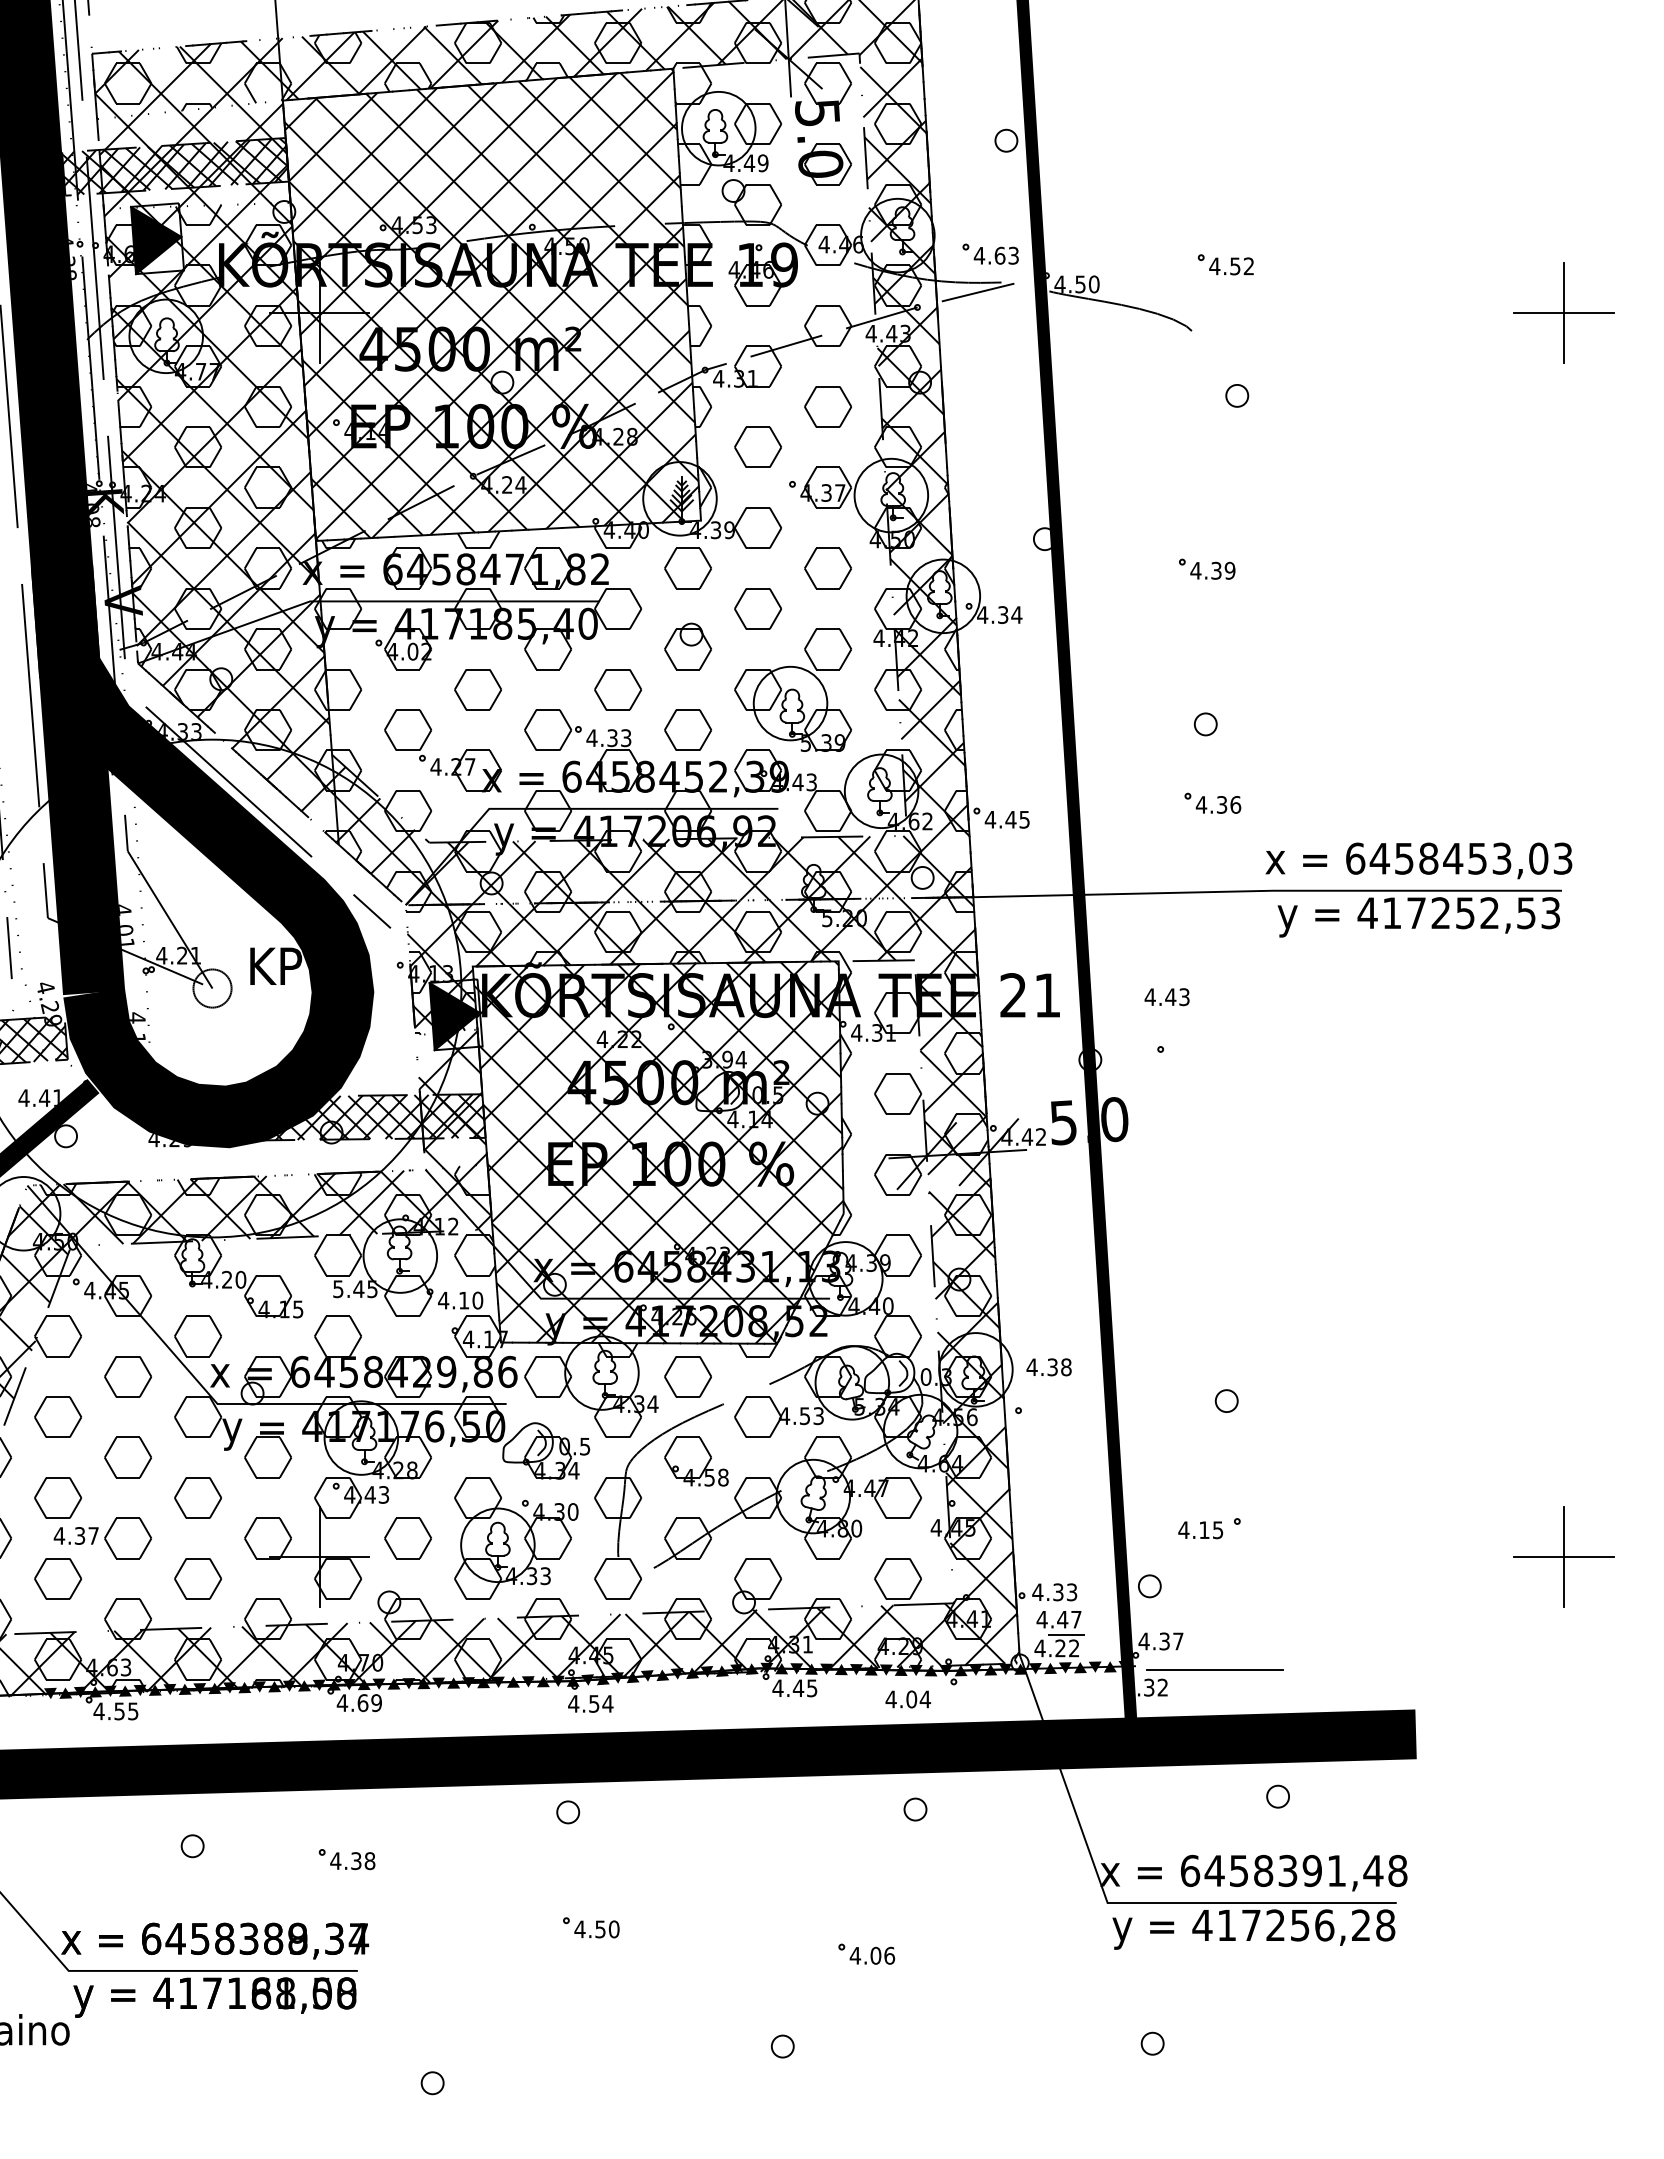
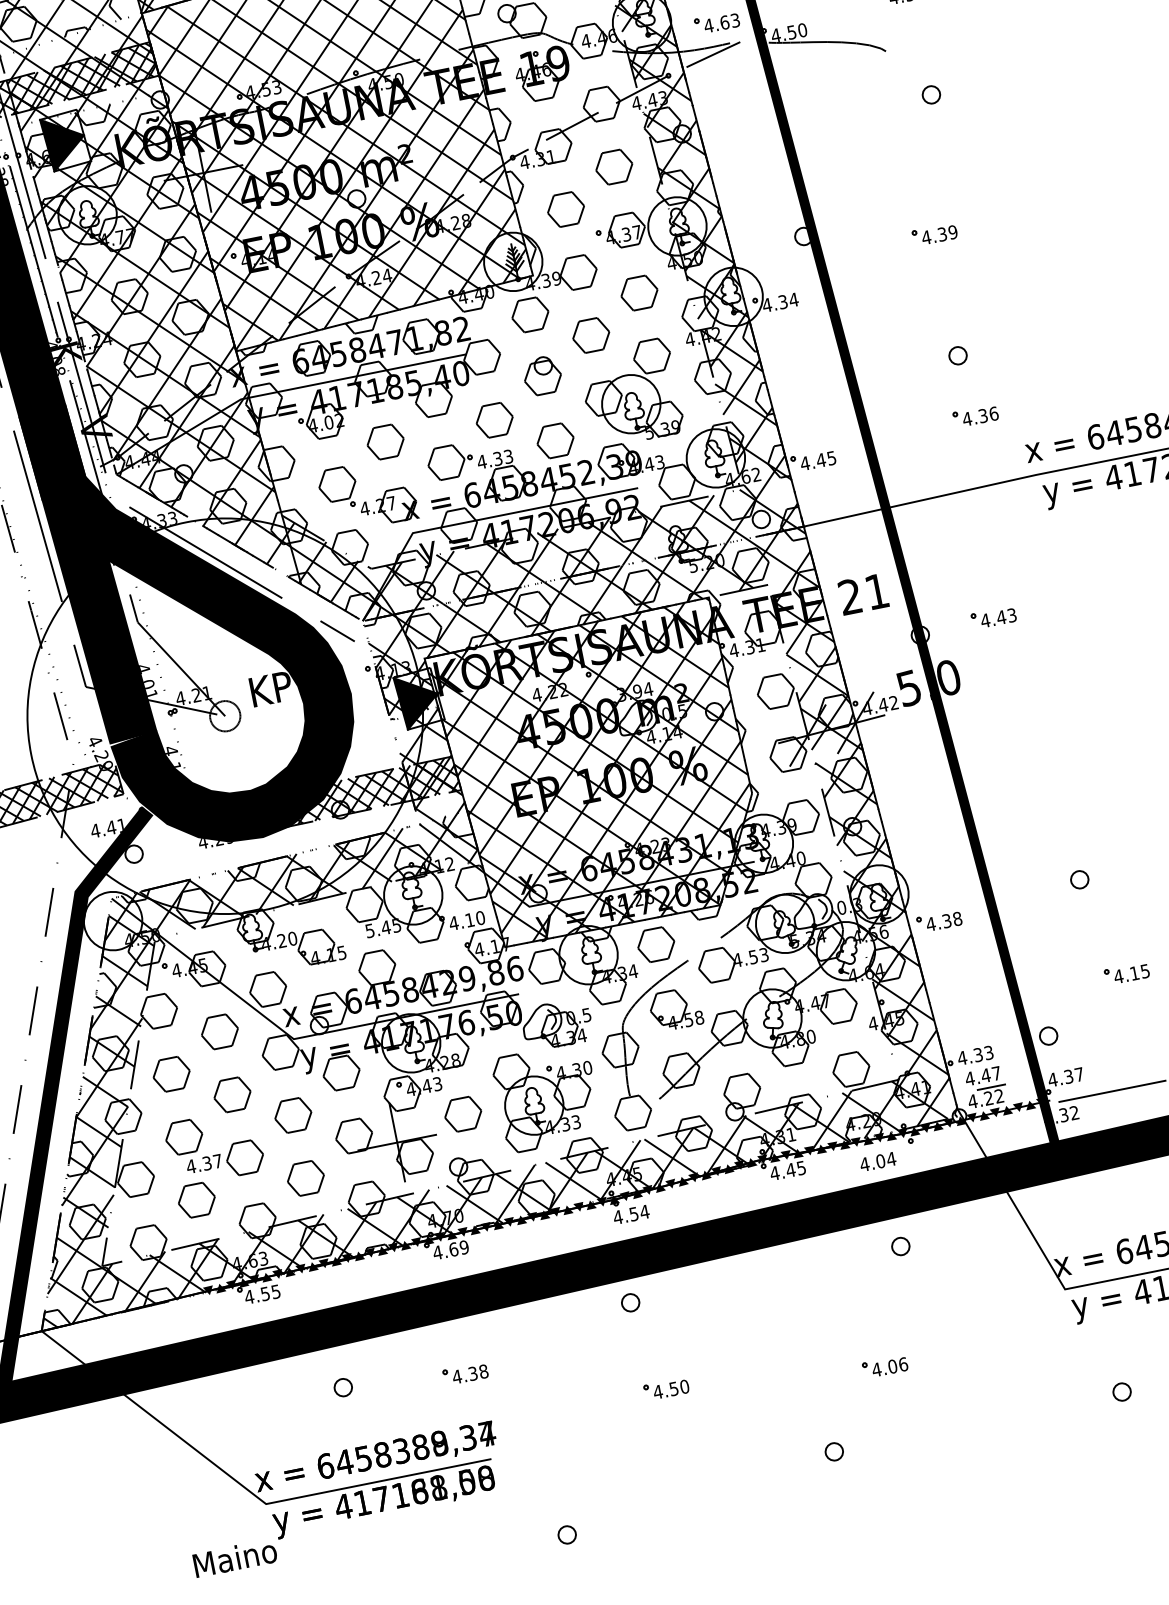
text: (1166, 997) -> (998, 618), moved
text: (1048, 1367) -> (943, 921), moved
text: (1200, 1530) -> (1131, 974), moved

